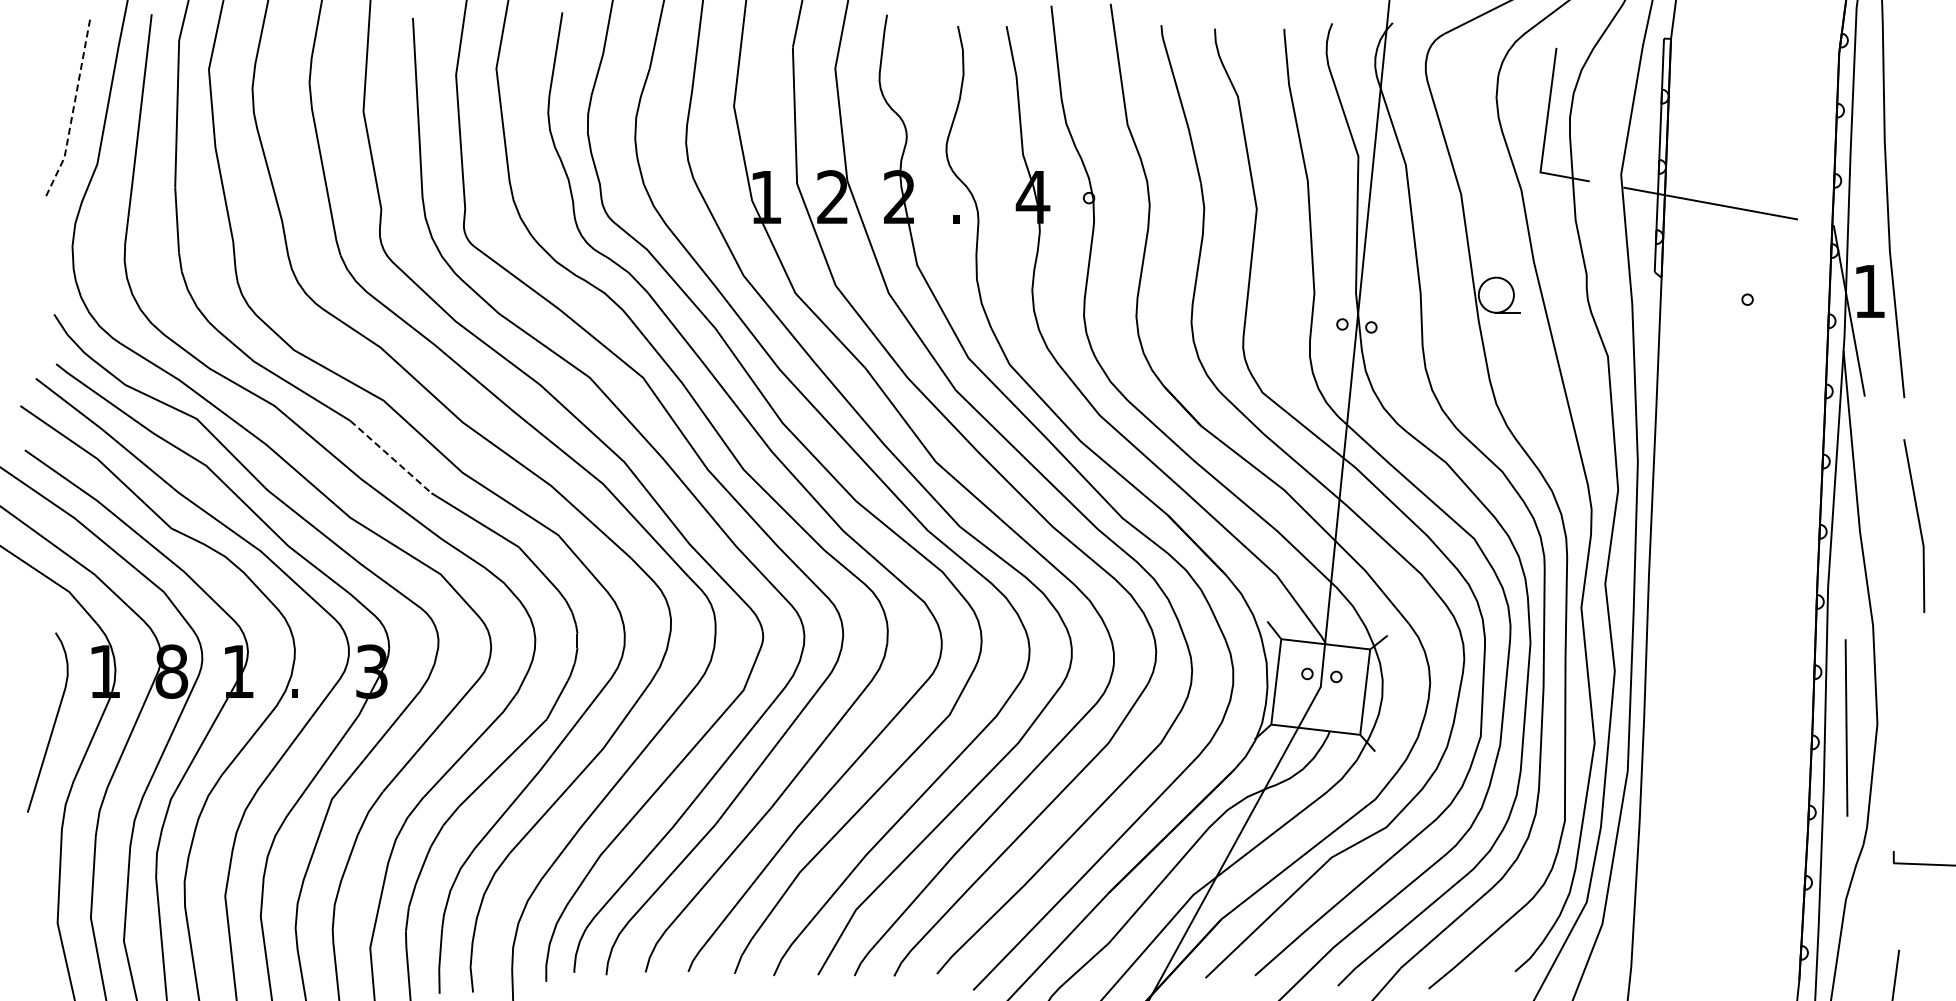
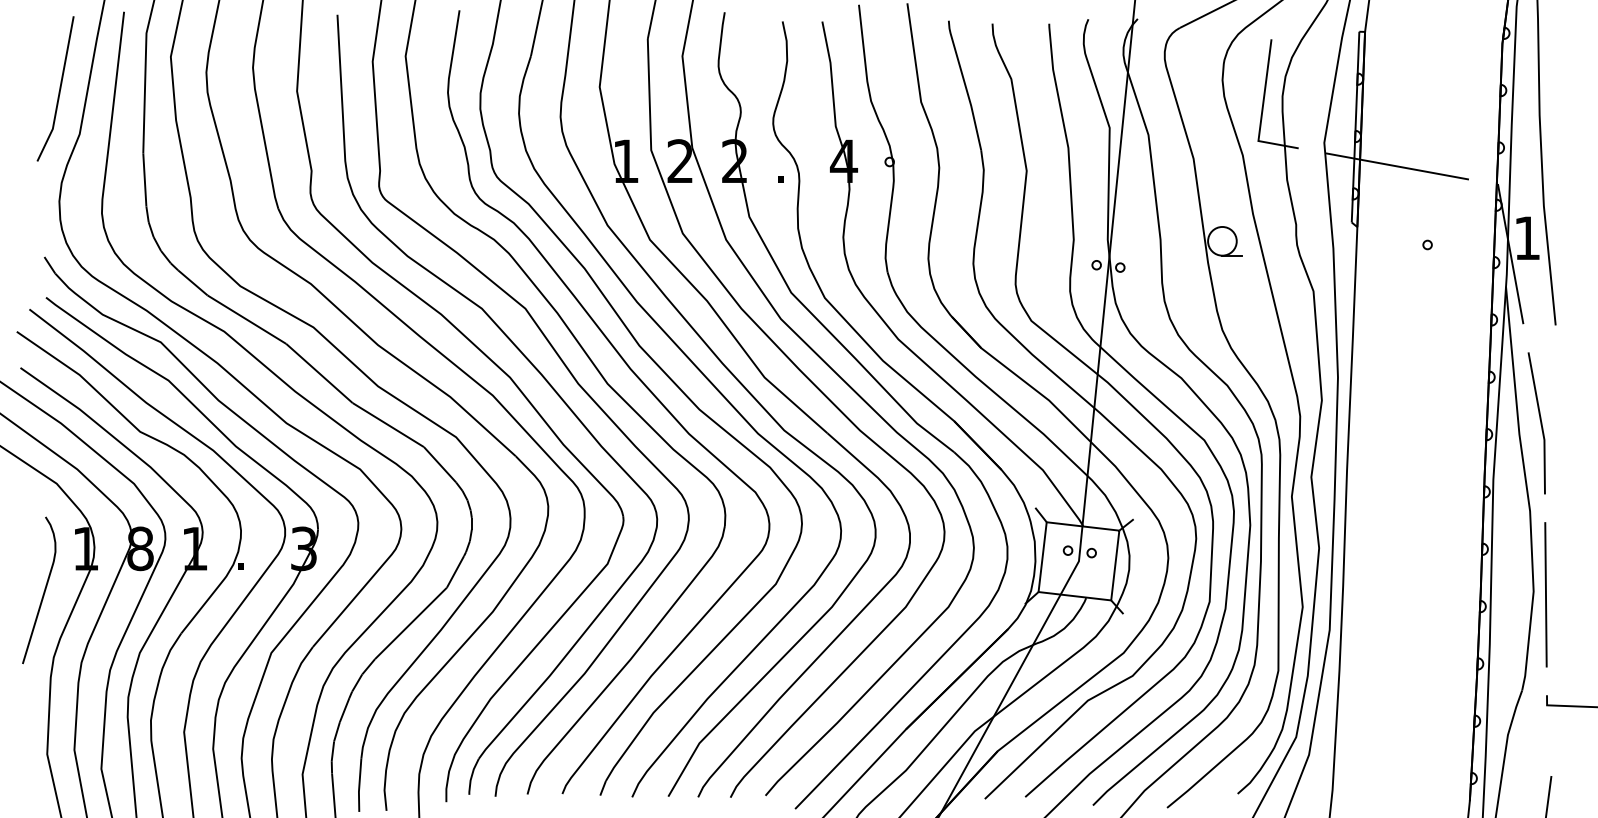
line: (73, 111) -> (60, 91), dashed -> solid
line: (391, 457) -> (319, 373), dashed -> solid
line: (1918, 525) -> (1540, 422), moved
line: (1846, 727) -> (1545, 594), moved

